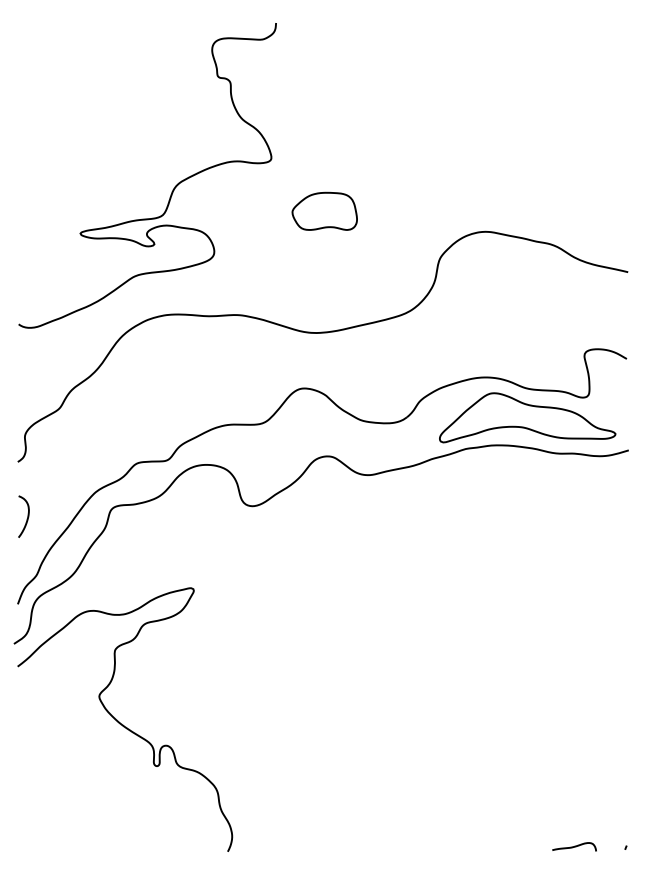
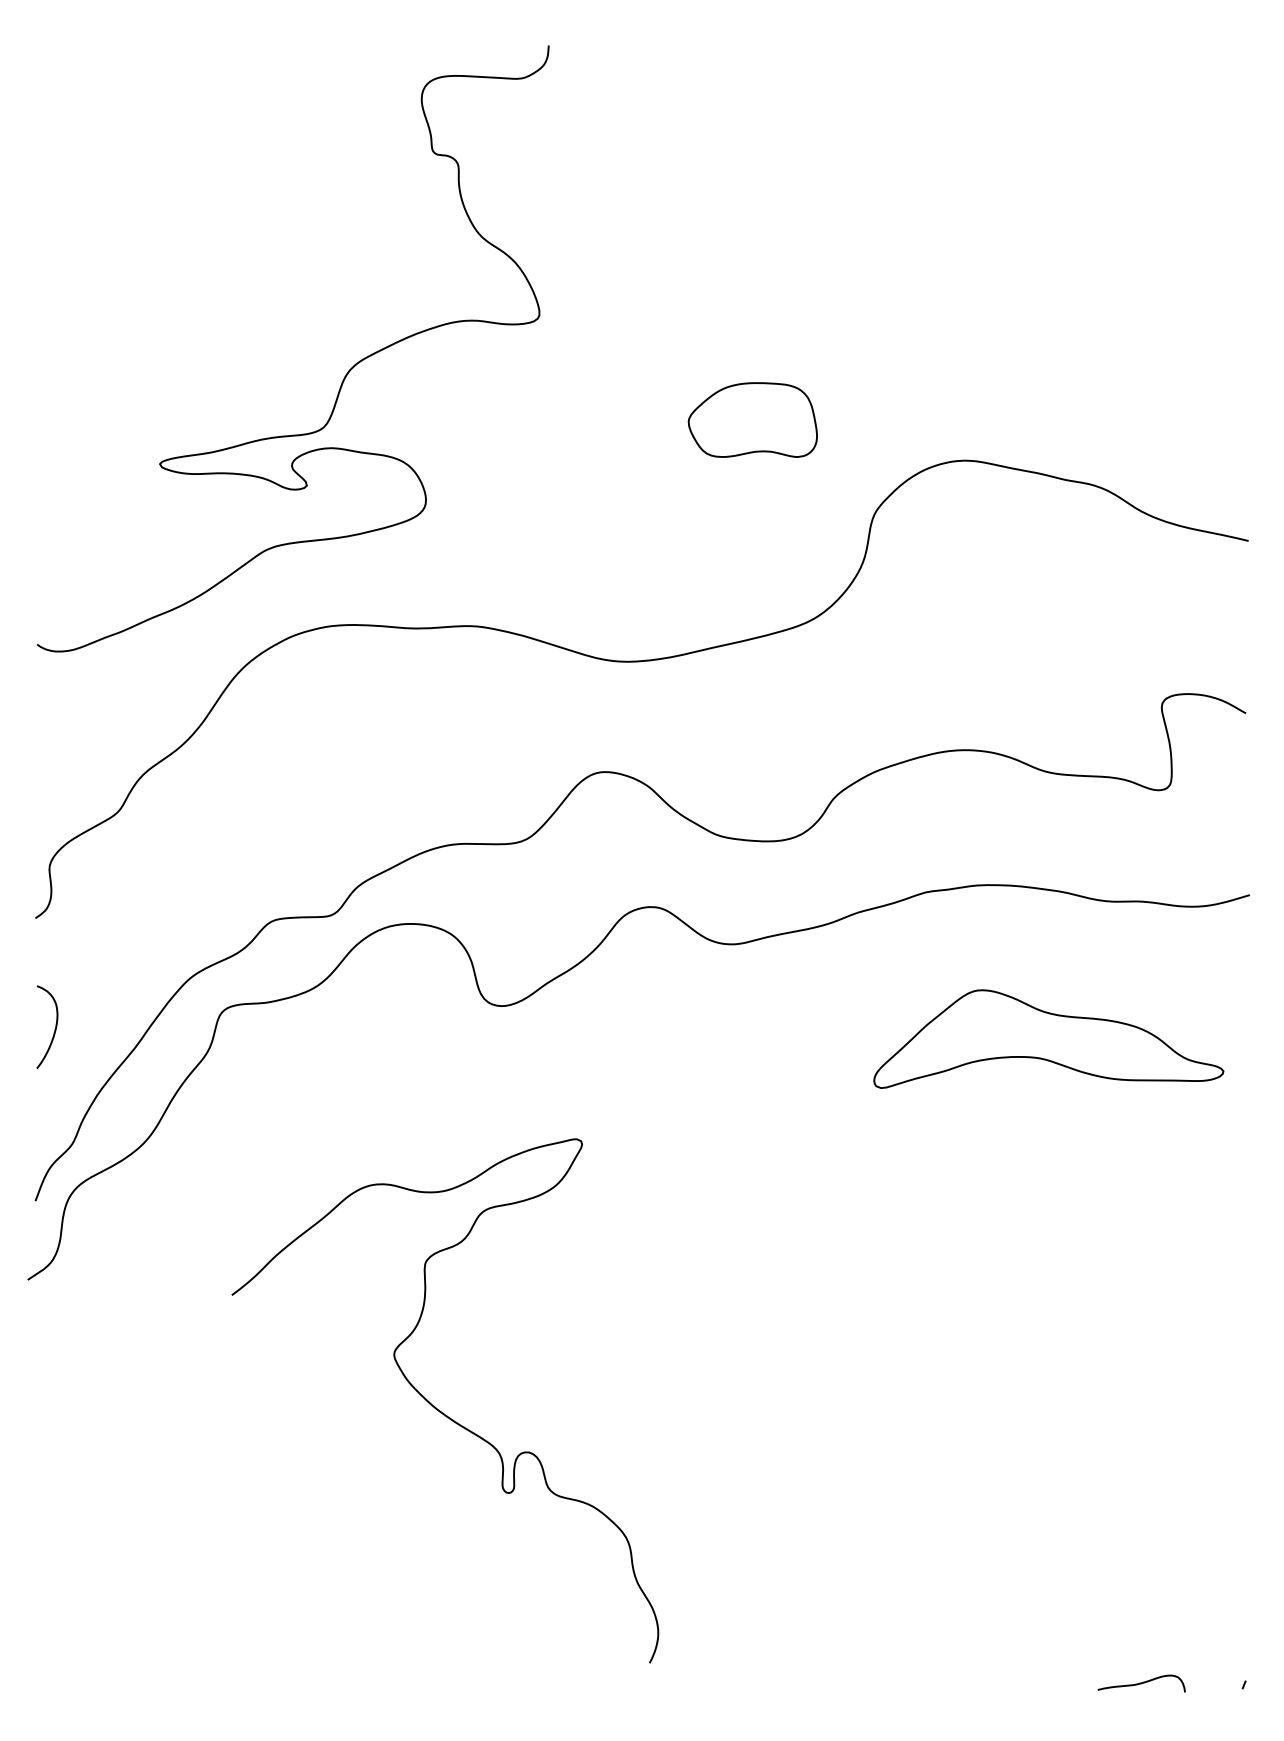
part: (324, 210) -> (752, 418), moved
part: (527, 417) -> (1048, 1038), moved
curve: (123, 724) -> (442, 1410), moved

